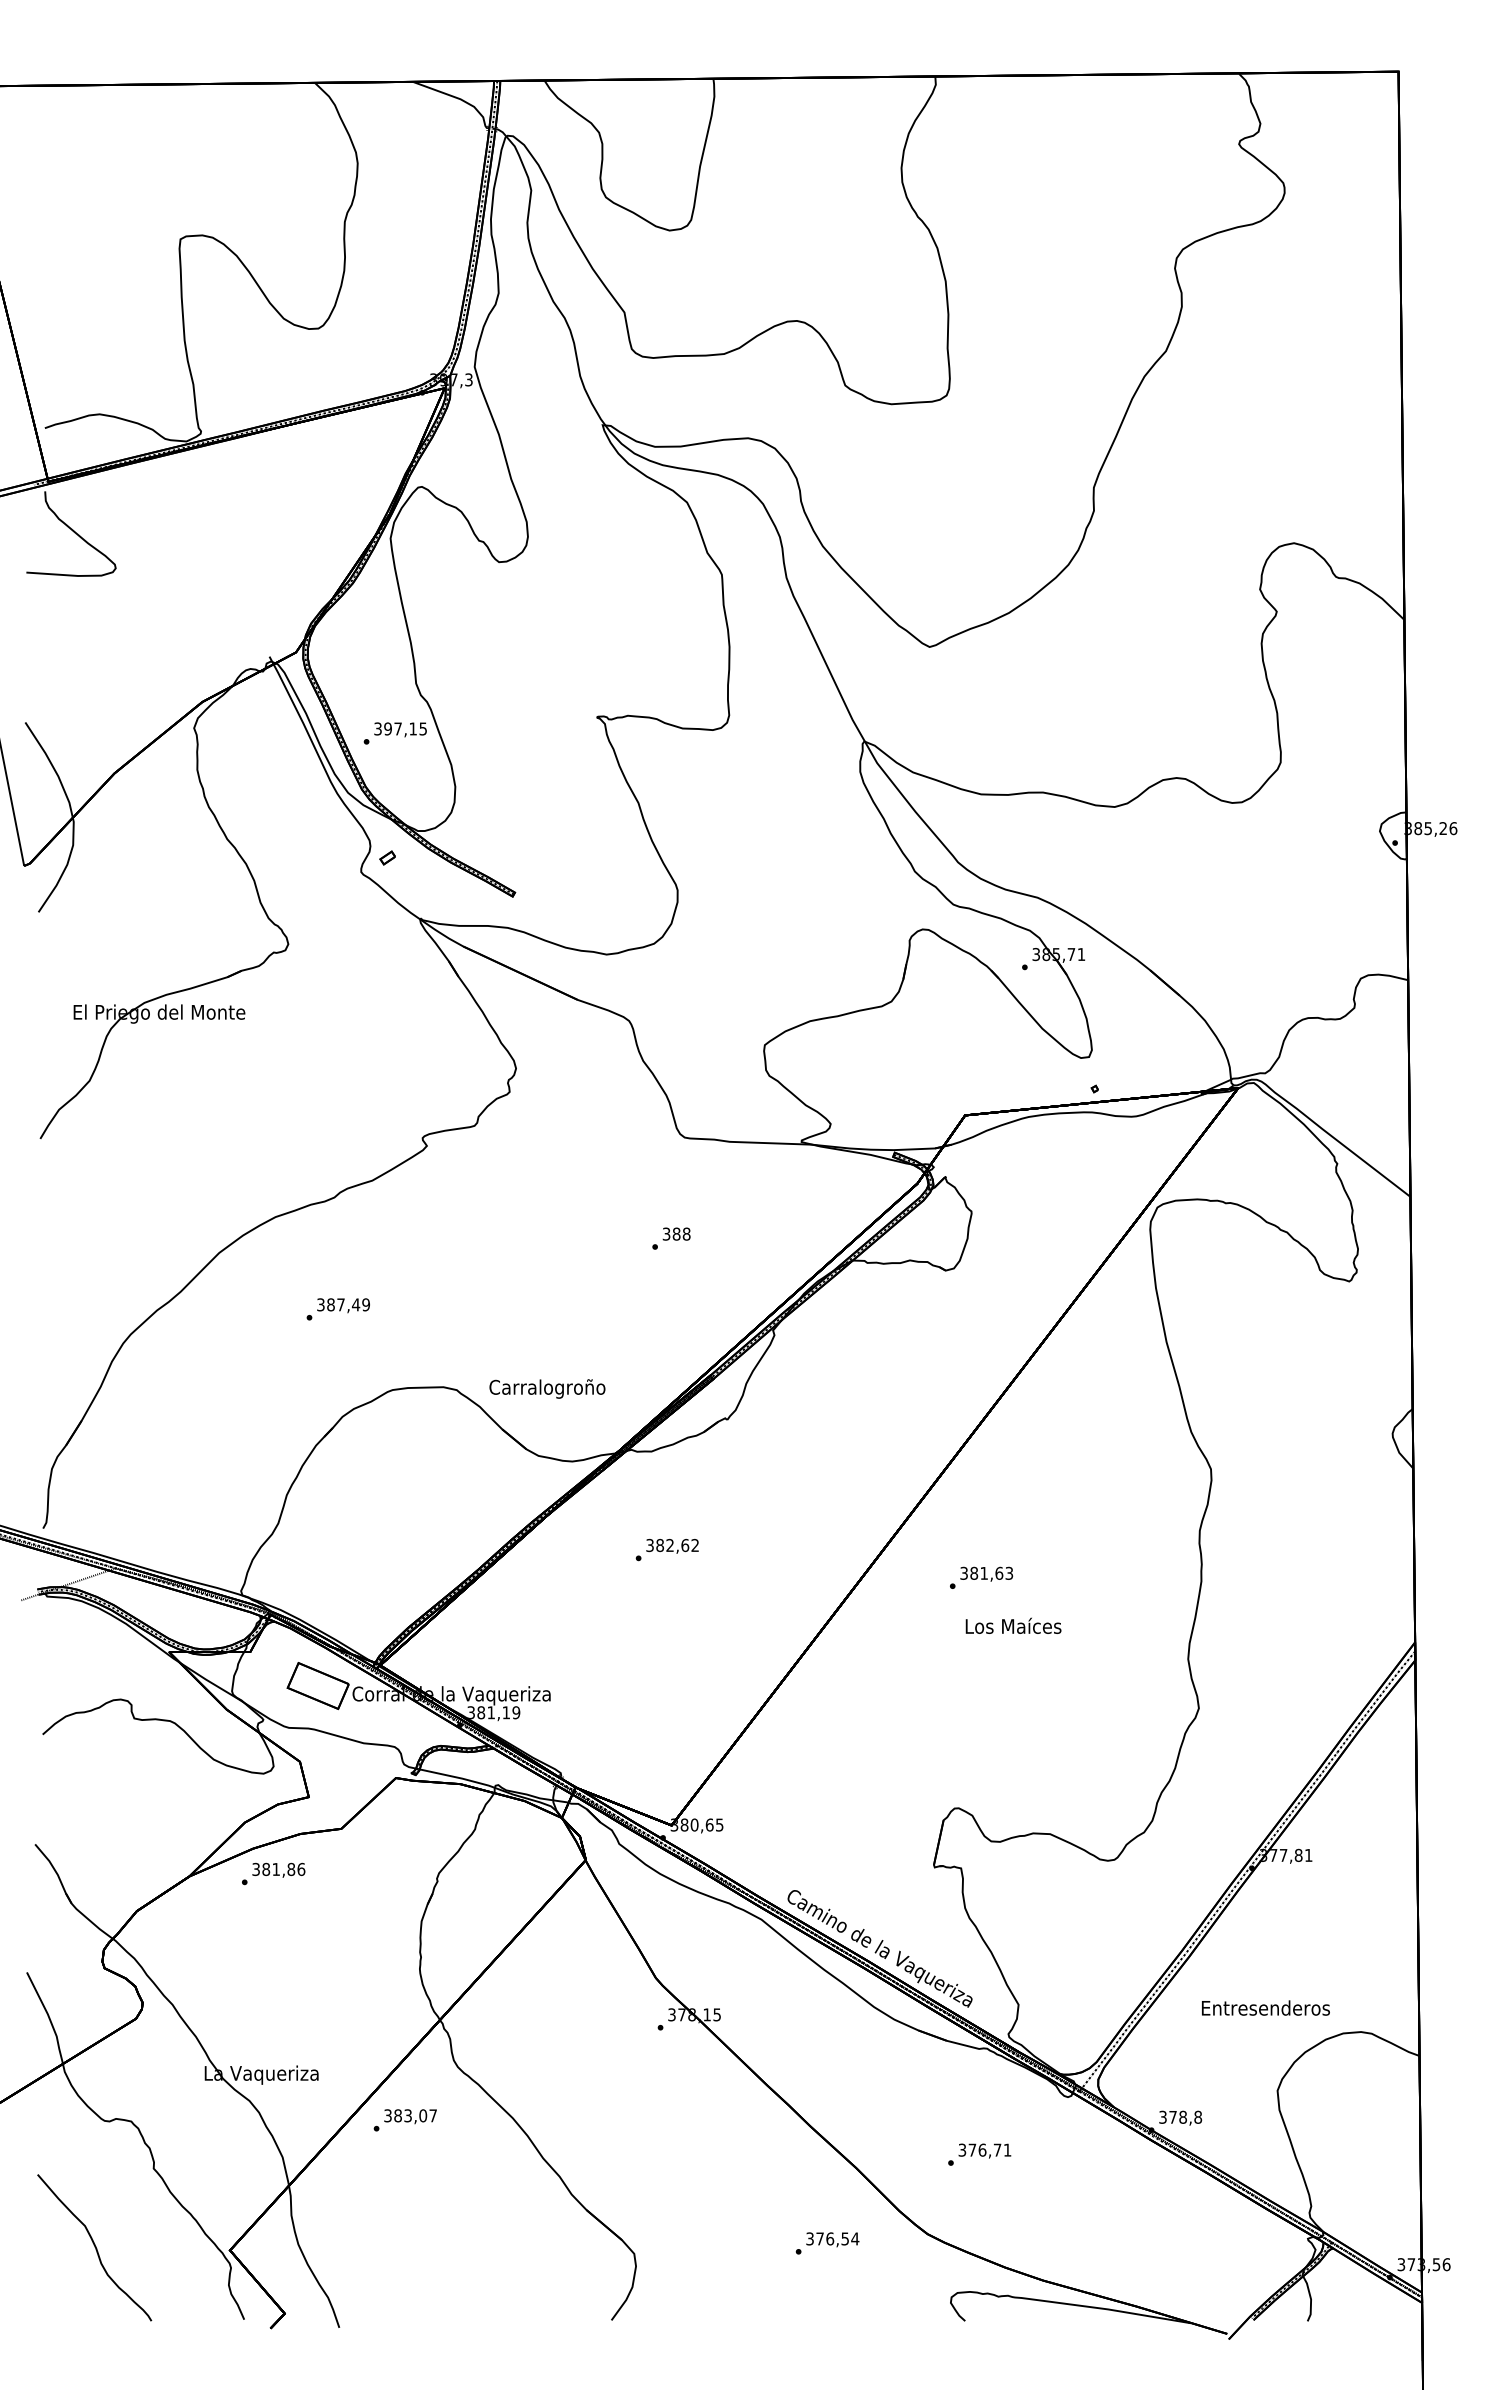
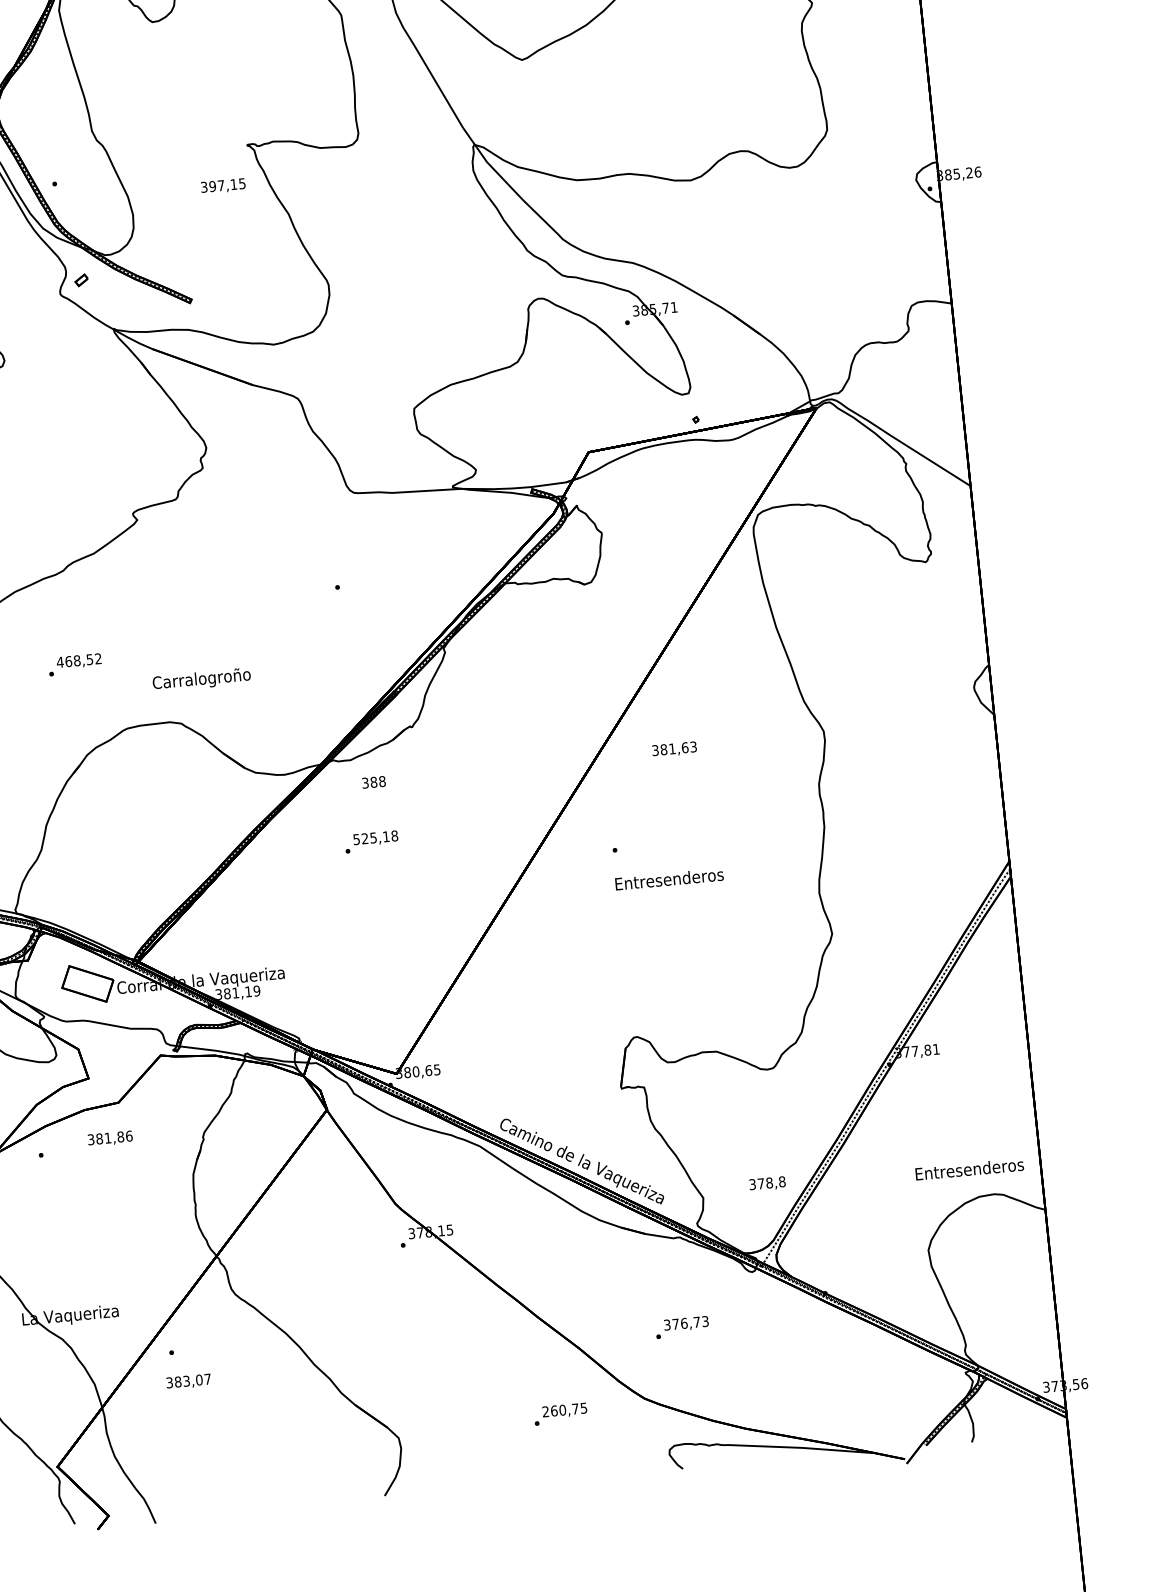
text: (400, 729) -> (223, 185), moved
text: (676, 1233) -> (373, 781), moved
text: (342, 1304) -> (78, 660), 387,49 -> 468,52
text: (547, 1388) -> (201, 679), moved
text: (672, 1545) -> (375, 837), 382,62 -> 525,18
text: (986, 1573) -> (674, 748), moved
text: (1013, 1625) -> (669, 878), Los Maíces -> Entresenderos
text: (278, 1869) -> (109, 1138), moved
text: (1265, 2007) -> (969, 1168), moved
text: (410, 2116) -> (188, 1381), moved
text: (1180, 2117) -> (767, 1183), moved
text: (1007, 2149) -> (705, 1320), 376,71 -> 376,73
text: (832, 2238) -> (564, 1409), 376,54 -> 260,75

